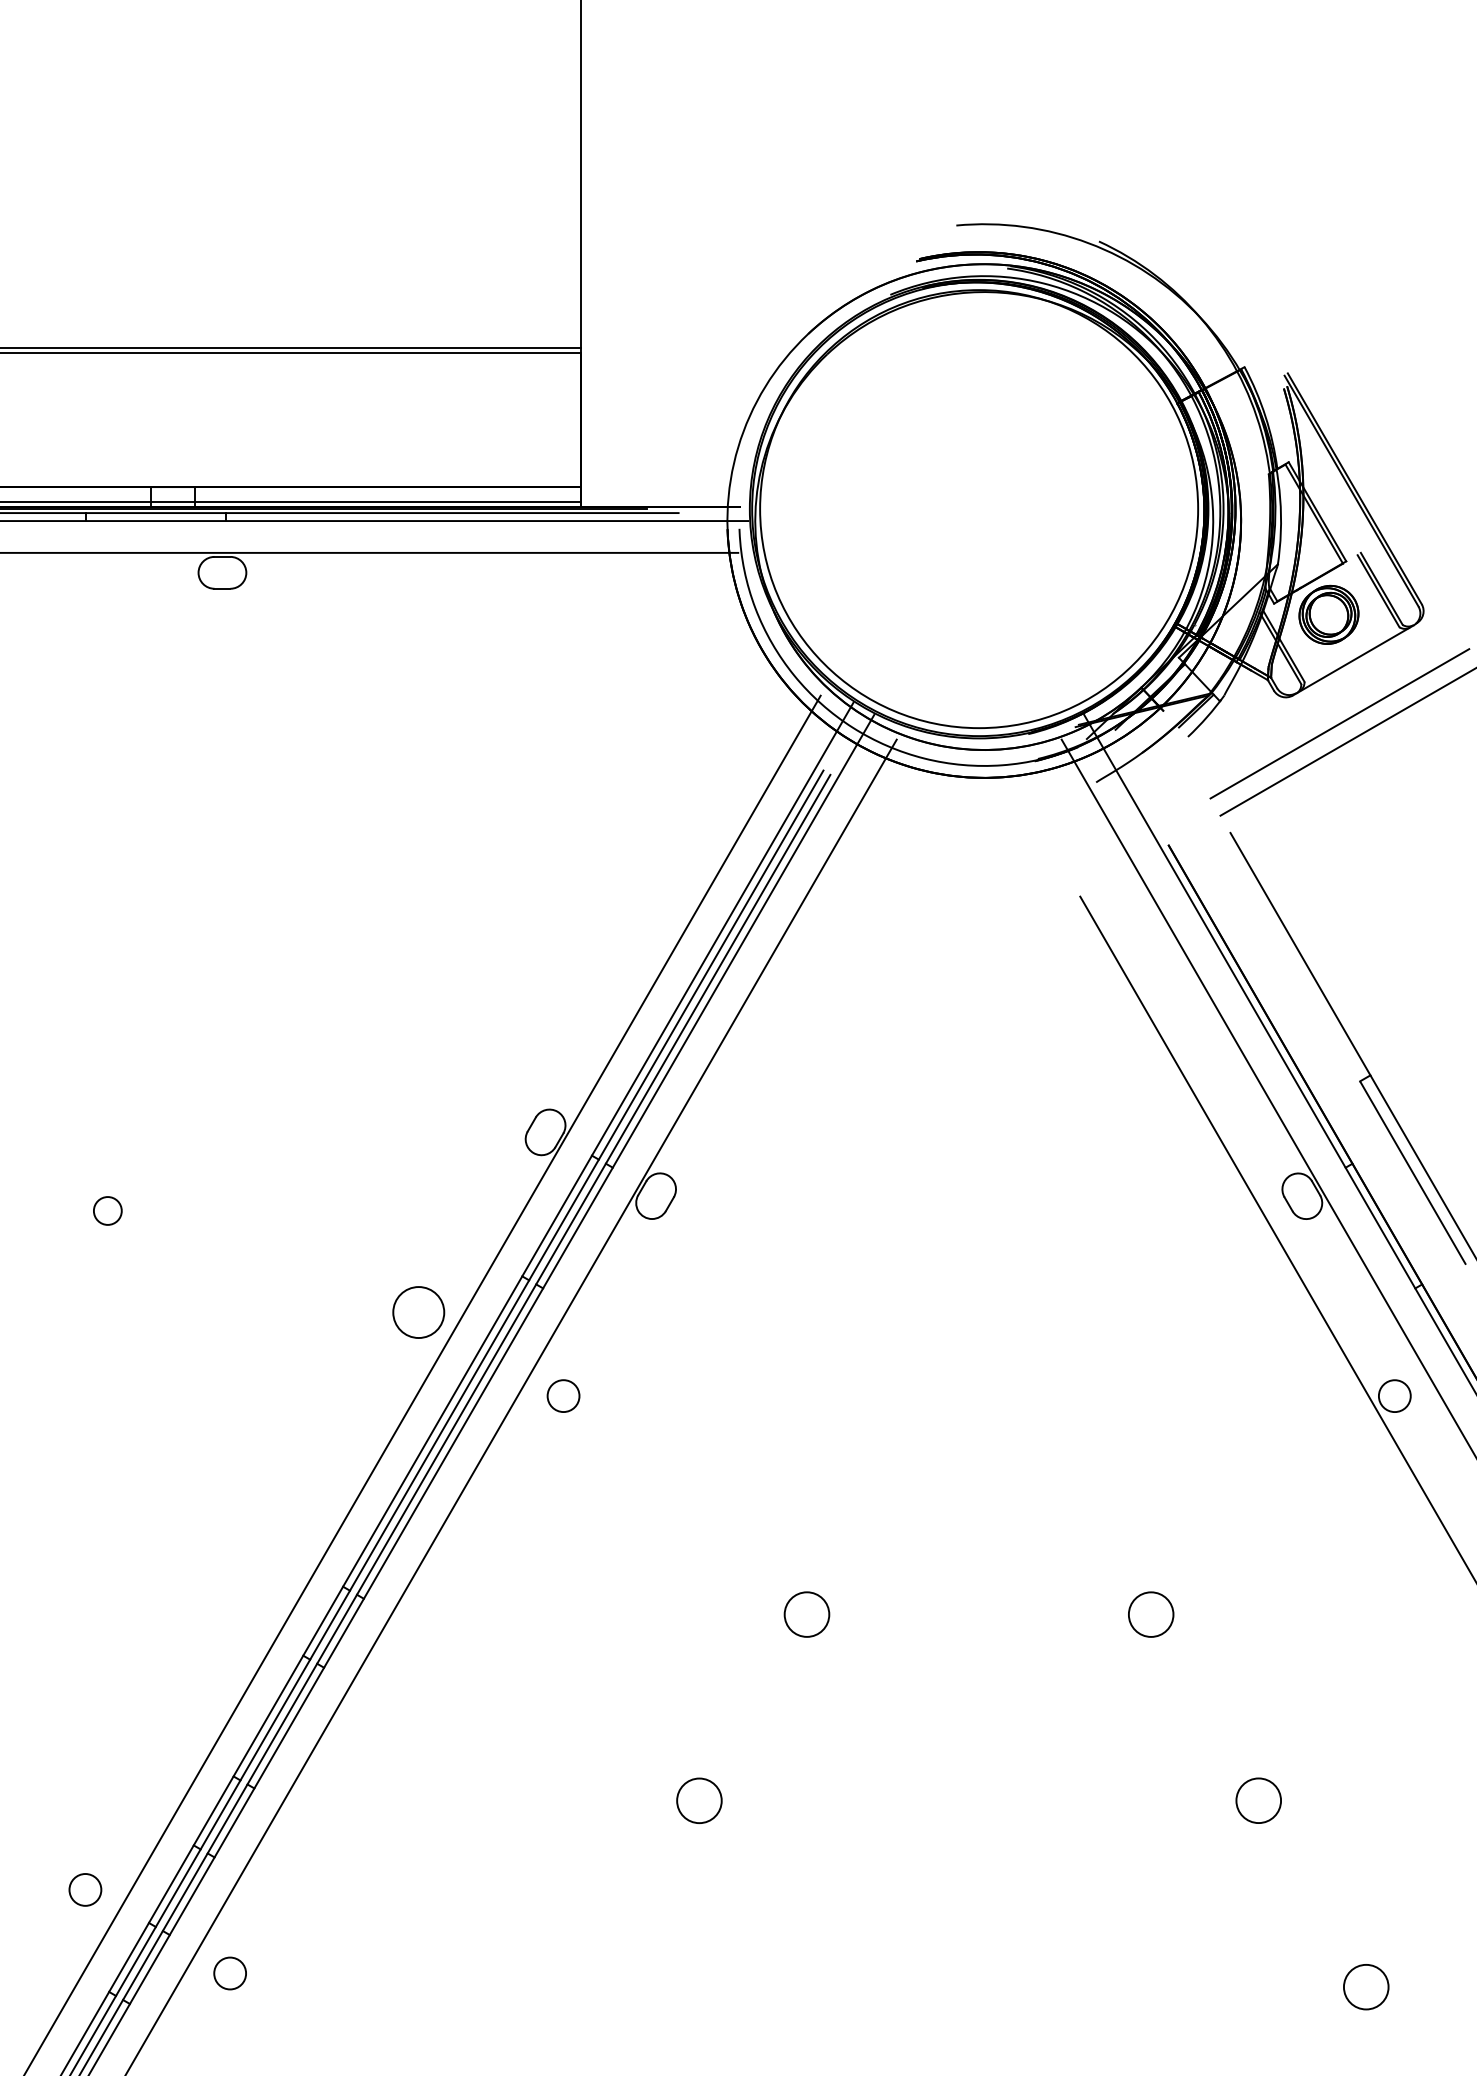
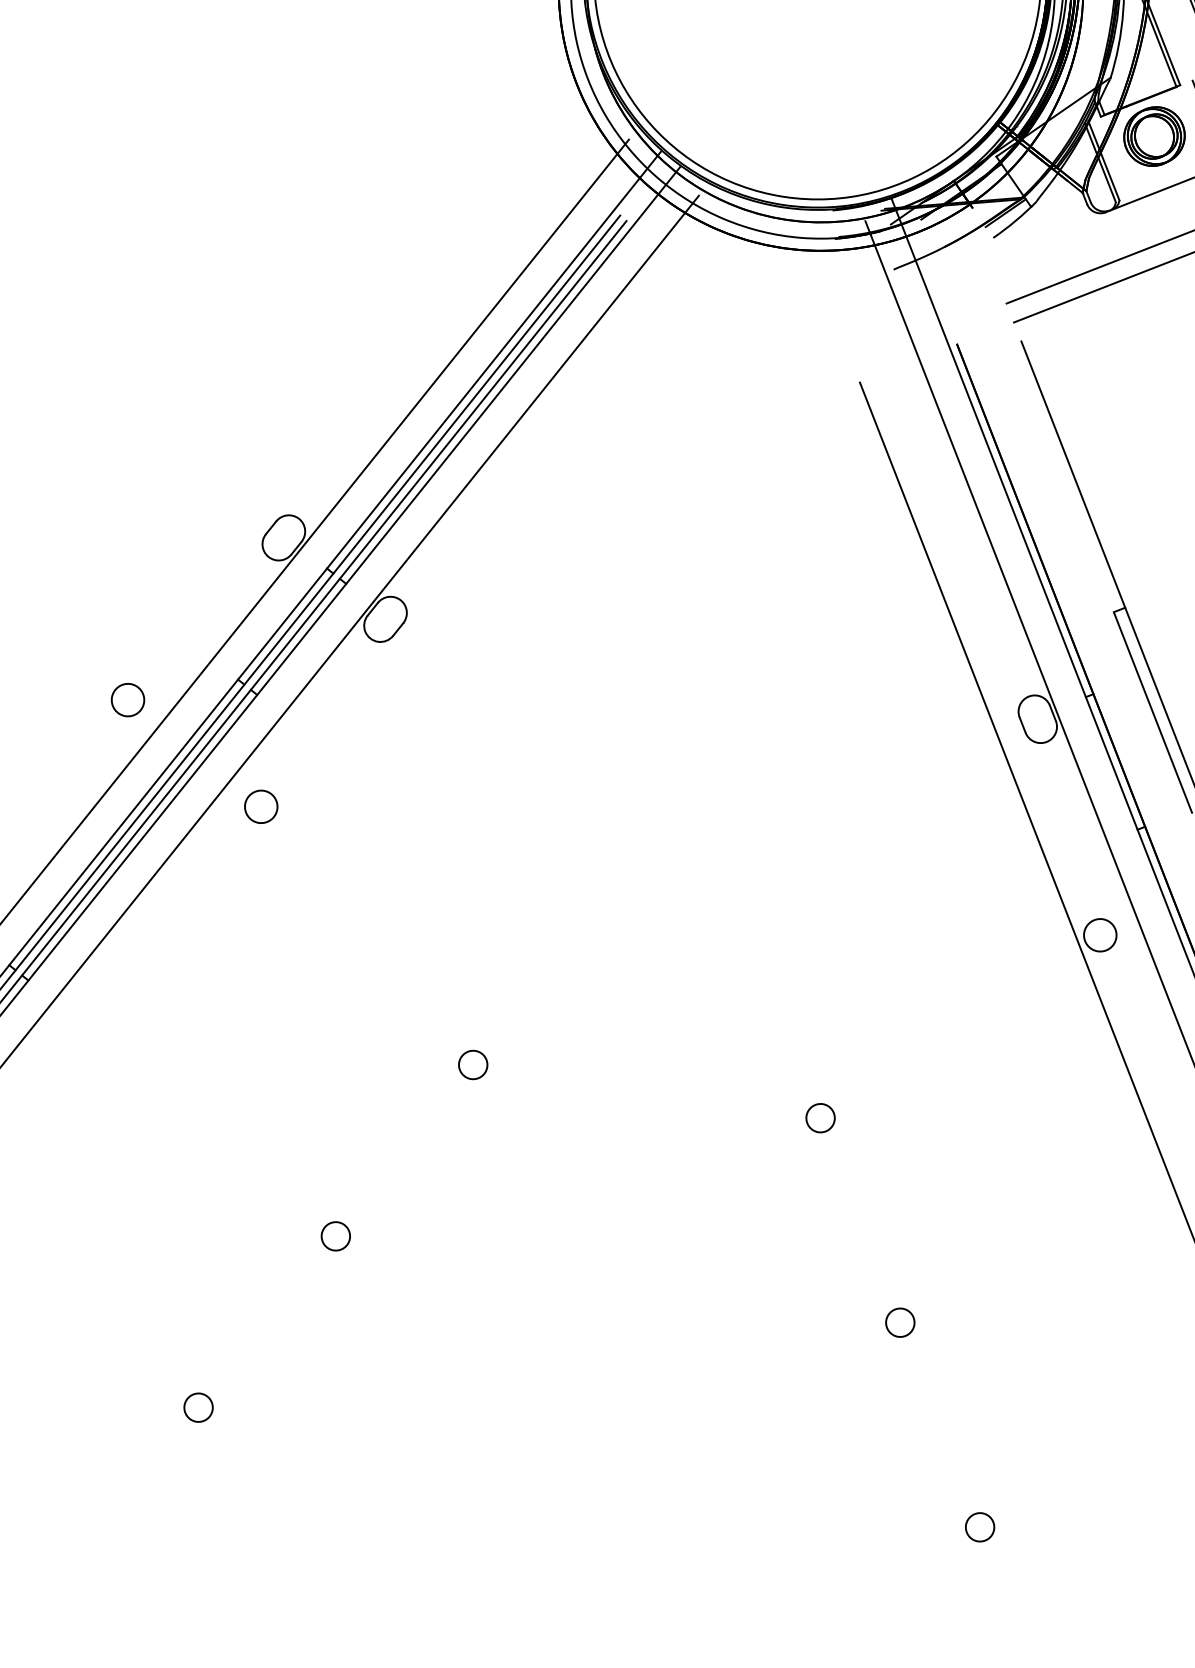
circle: (418, 1312) -> (127, 700), size x0.62
circle: (806, 1614) -> (472, 1064), size x0.62
circle: (1151, 1614) -> (820, 1118), size x0.62
circle: (699, 1800) -> (336, 1236), size x0.62
circle: (1258, 1800) -> (900, 1322), size x0.62
circle: (591, 1986) -> (198, 1407), added
circle: (1365, 1986) -> (979, 1526), size x0.62

